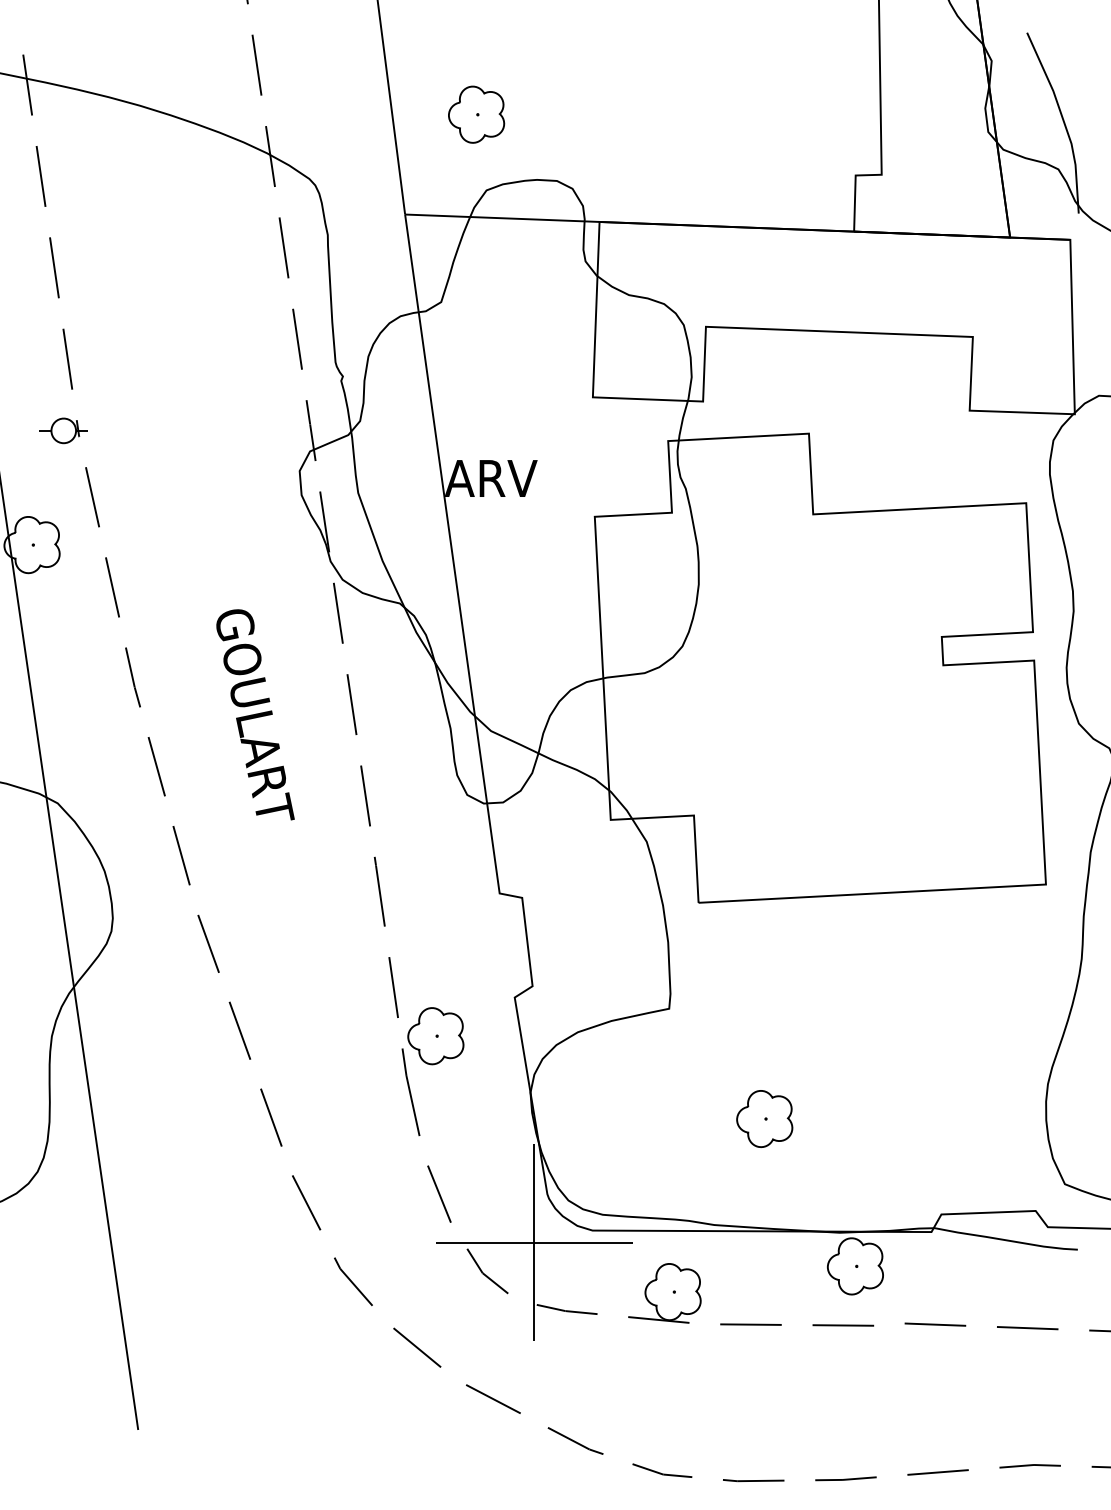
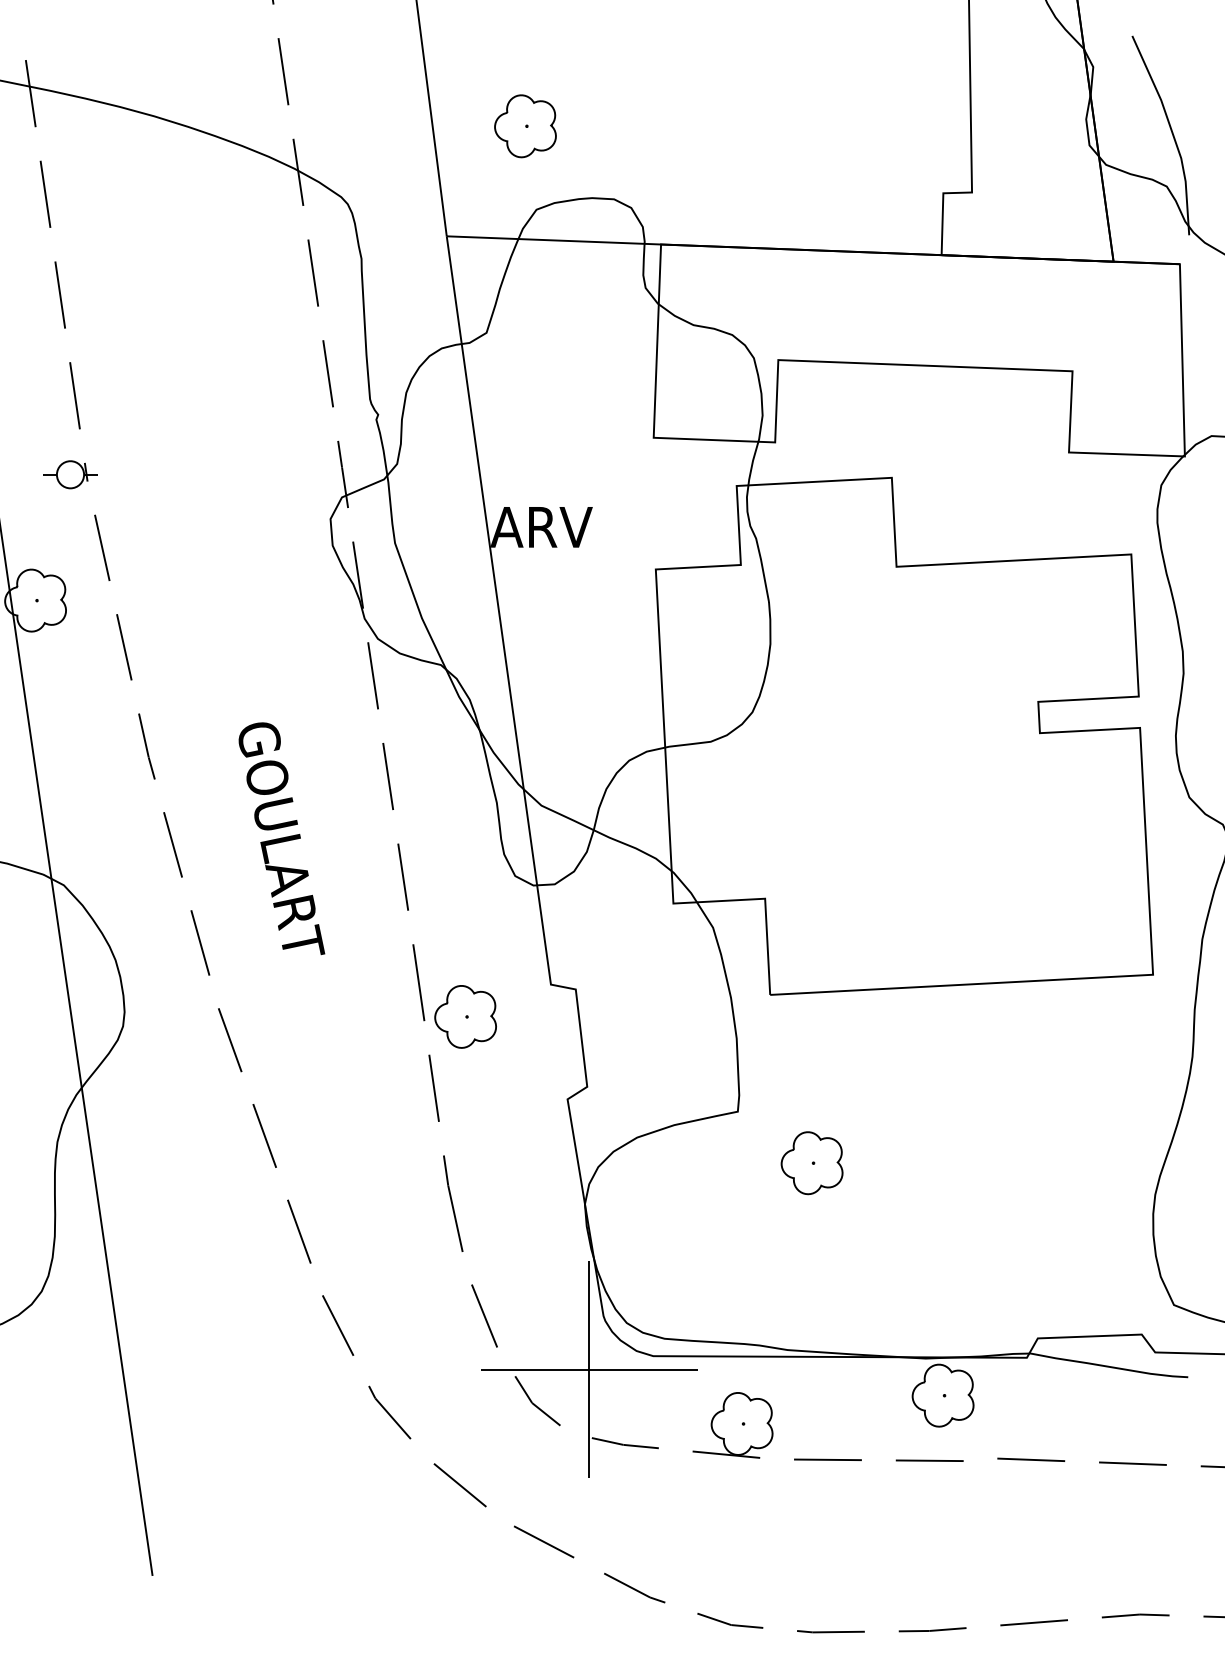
text: (255, 714) -> (281, 838), moved
part: (435, 1035) -> (465, 1016), moved
part: (764, 1119) -> (811, 1163), moved

